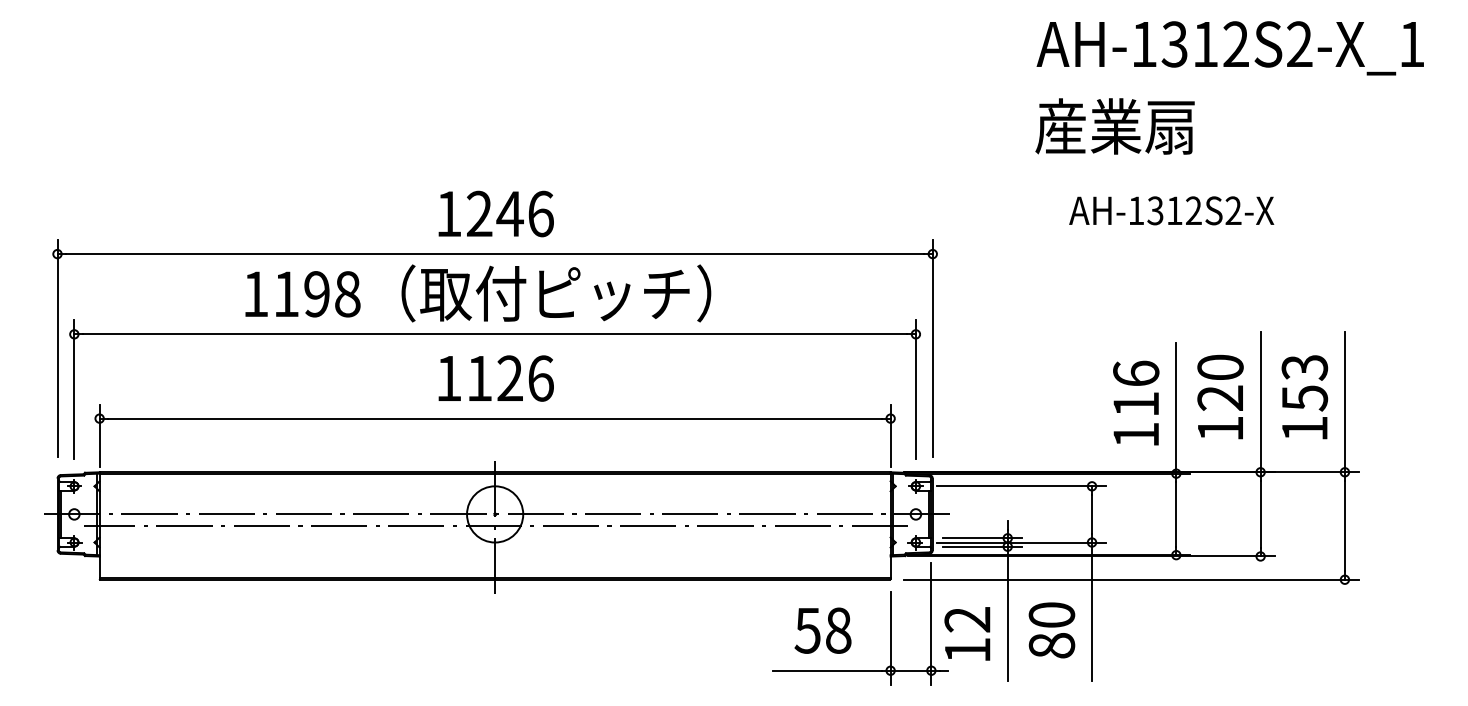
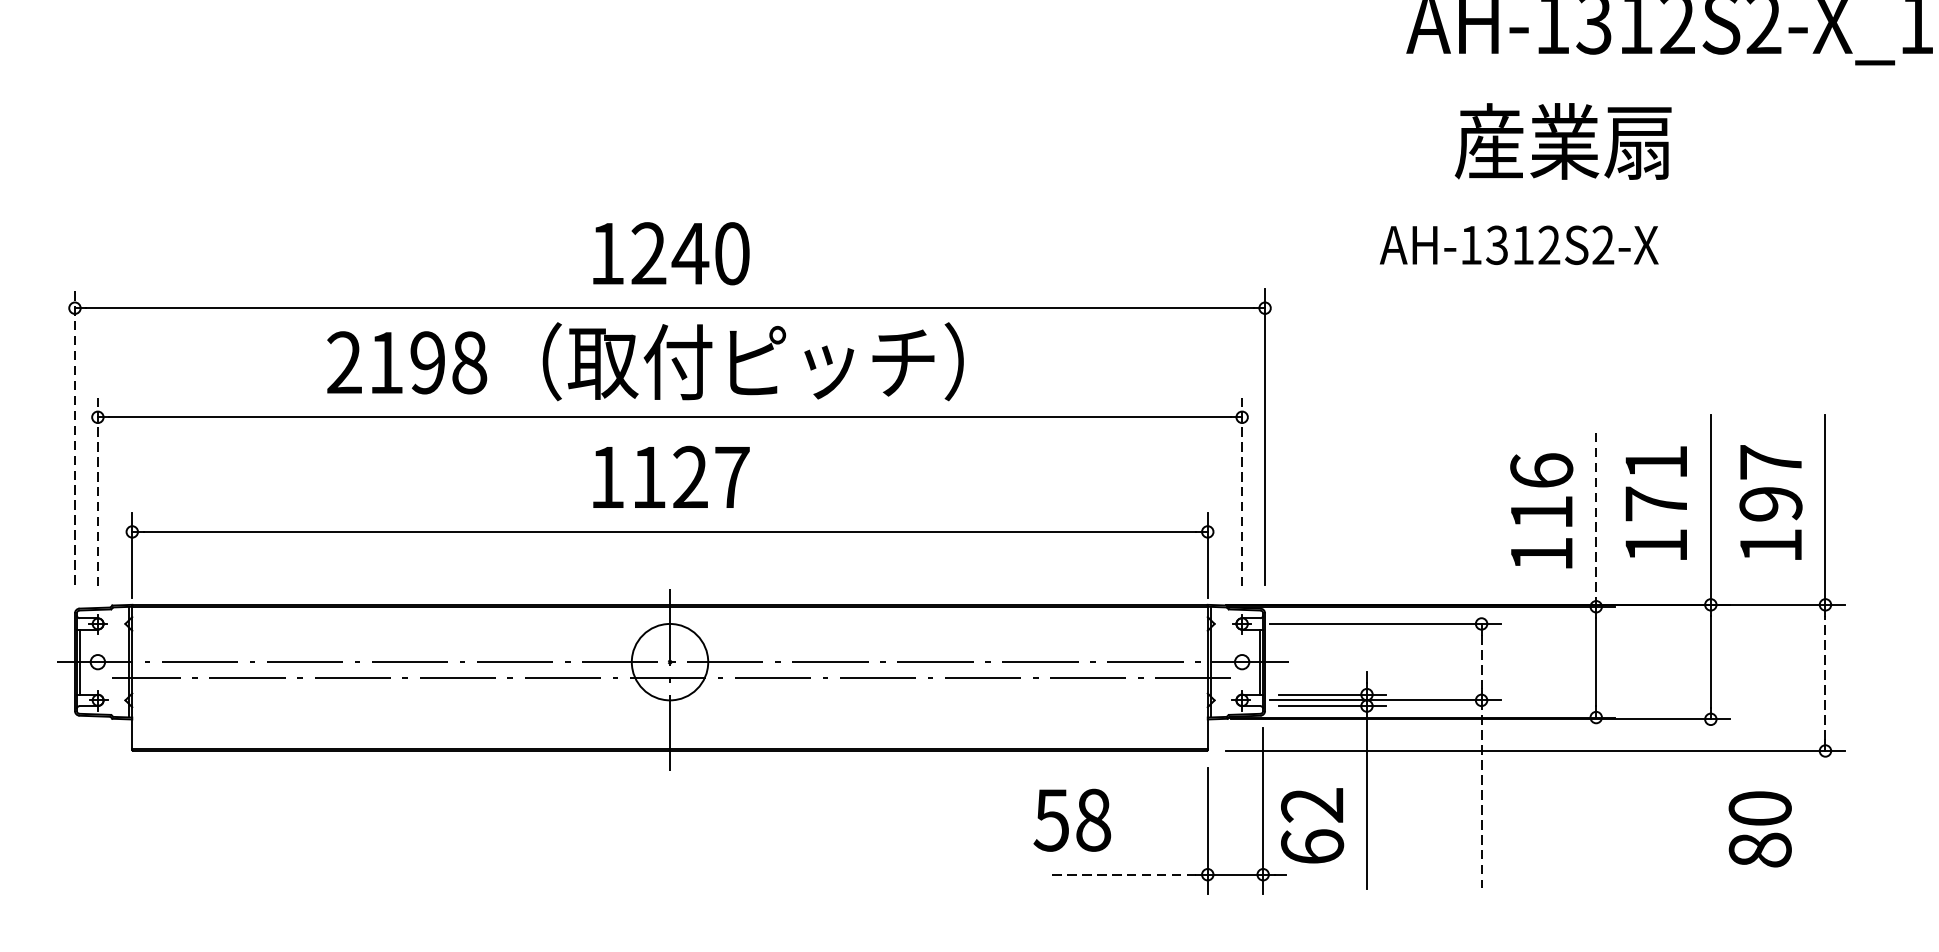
text: (1114, 126) -> (1562, 141), moved
text: (1171, 210) -> (1518, 244), moved
text: (540, 213) -> (731, 252), 1246 -> 1240
text: (255, 293) -> (344, 361), 1198 -> 2198
line: (57, 348) -> (74, 436), solid -> dashed
text: (540, 378) -> (731, 477), 1126 -> 1127
text: (1220, 382) -> (1656, 482), 120 -> 171
text: (1304, 382) -> (1770, 482), 153 -> 197
line: (74, 388) -> (98, 490), solid -> dashed
line: (915, 388) -> (1241, 490), solid -> dashed
line: (1176, 408) -> (1596, 518), solid -> dashed
line: (1092, 514) -> (1482, 662), solid -> dashed
line: (1344, 525) -> (1824, 677), solid -> dashed
line: (1092, 612) -> (1482, 795), solid -> dashed
text: (822, 630) -> (1071, 819), moved
text: (1051, 630) -> (1759, 829), moved
text: (967, 649) -> (1312, 845), 12 -> 62
line: (827, 670) -> (1121, 874), solid -> dashed

